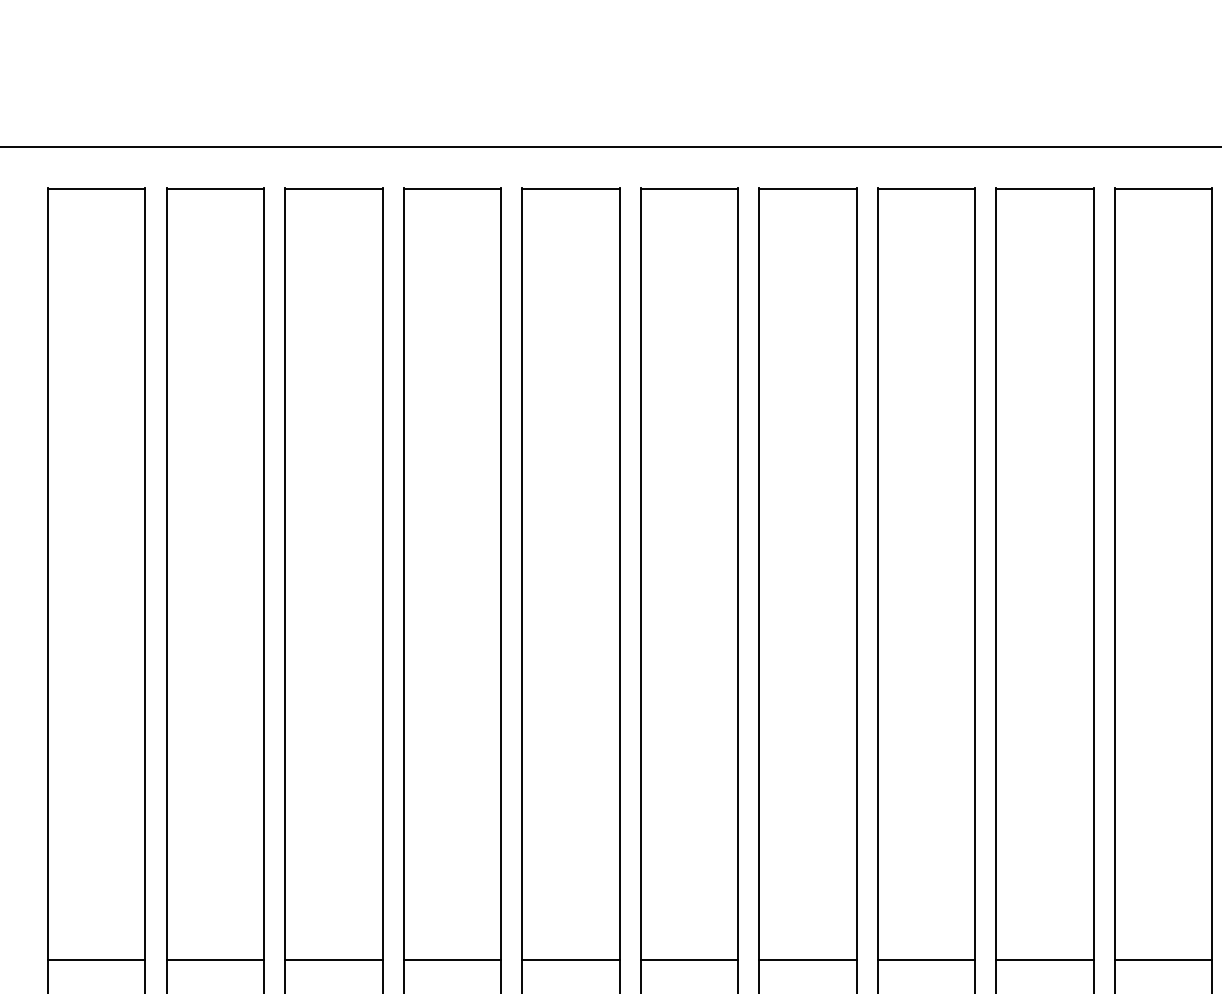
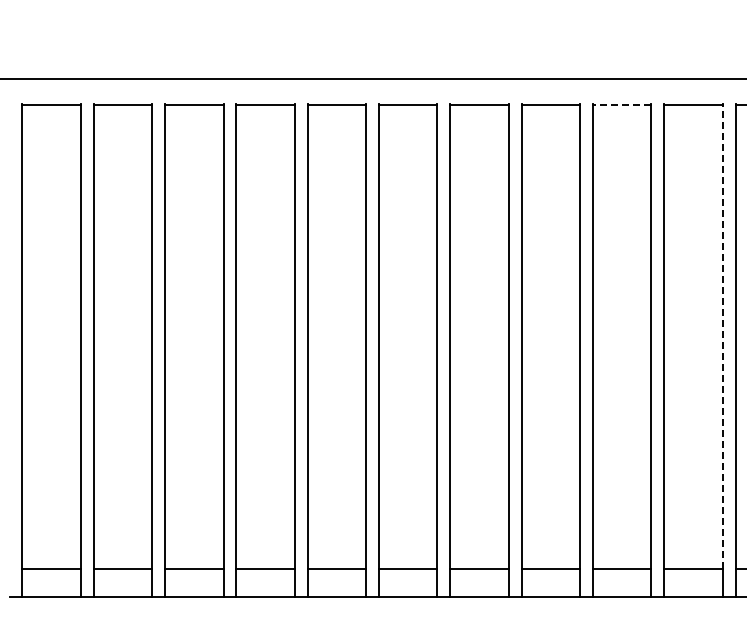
line: (1043, 188) -> (621, 104), solid -> dashed
line: (1211, 574) -> (722, 336), solid -> dashed

